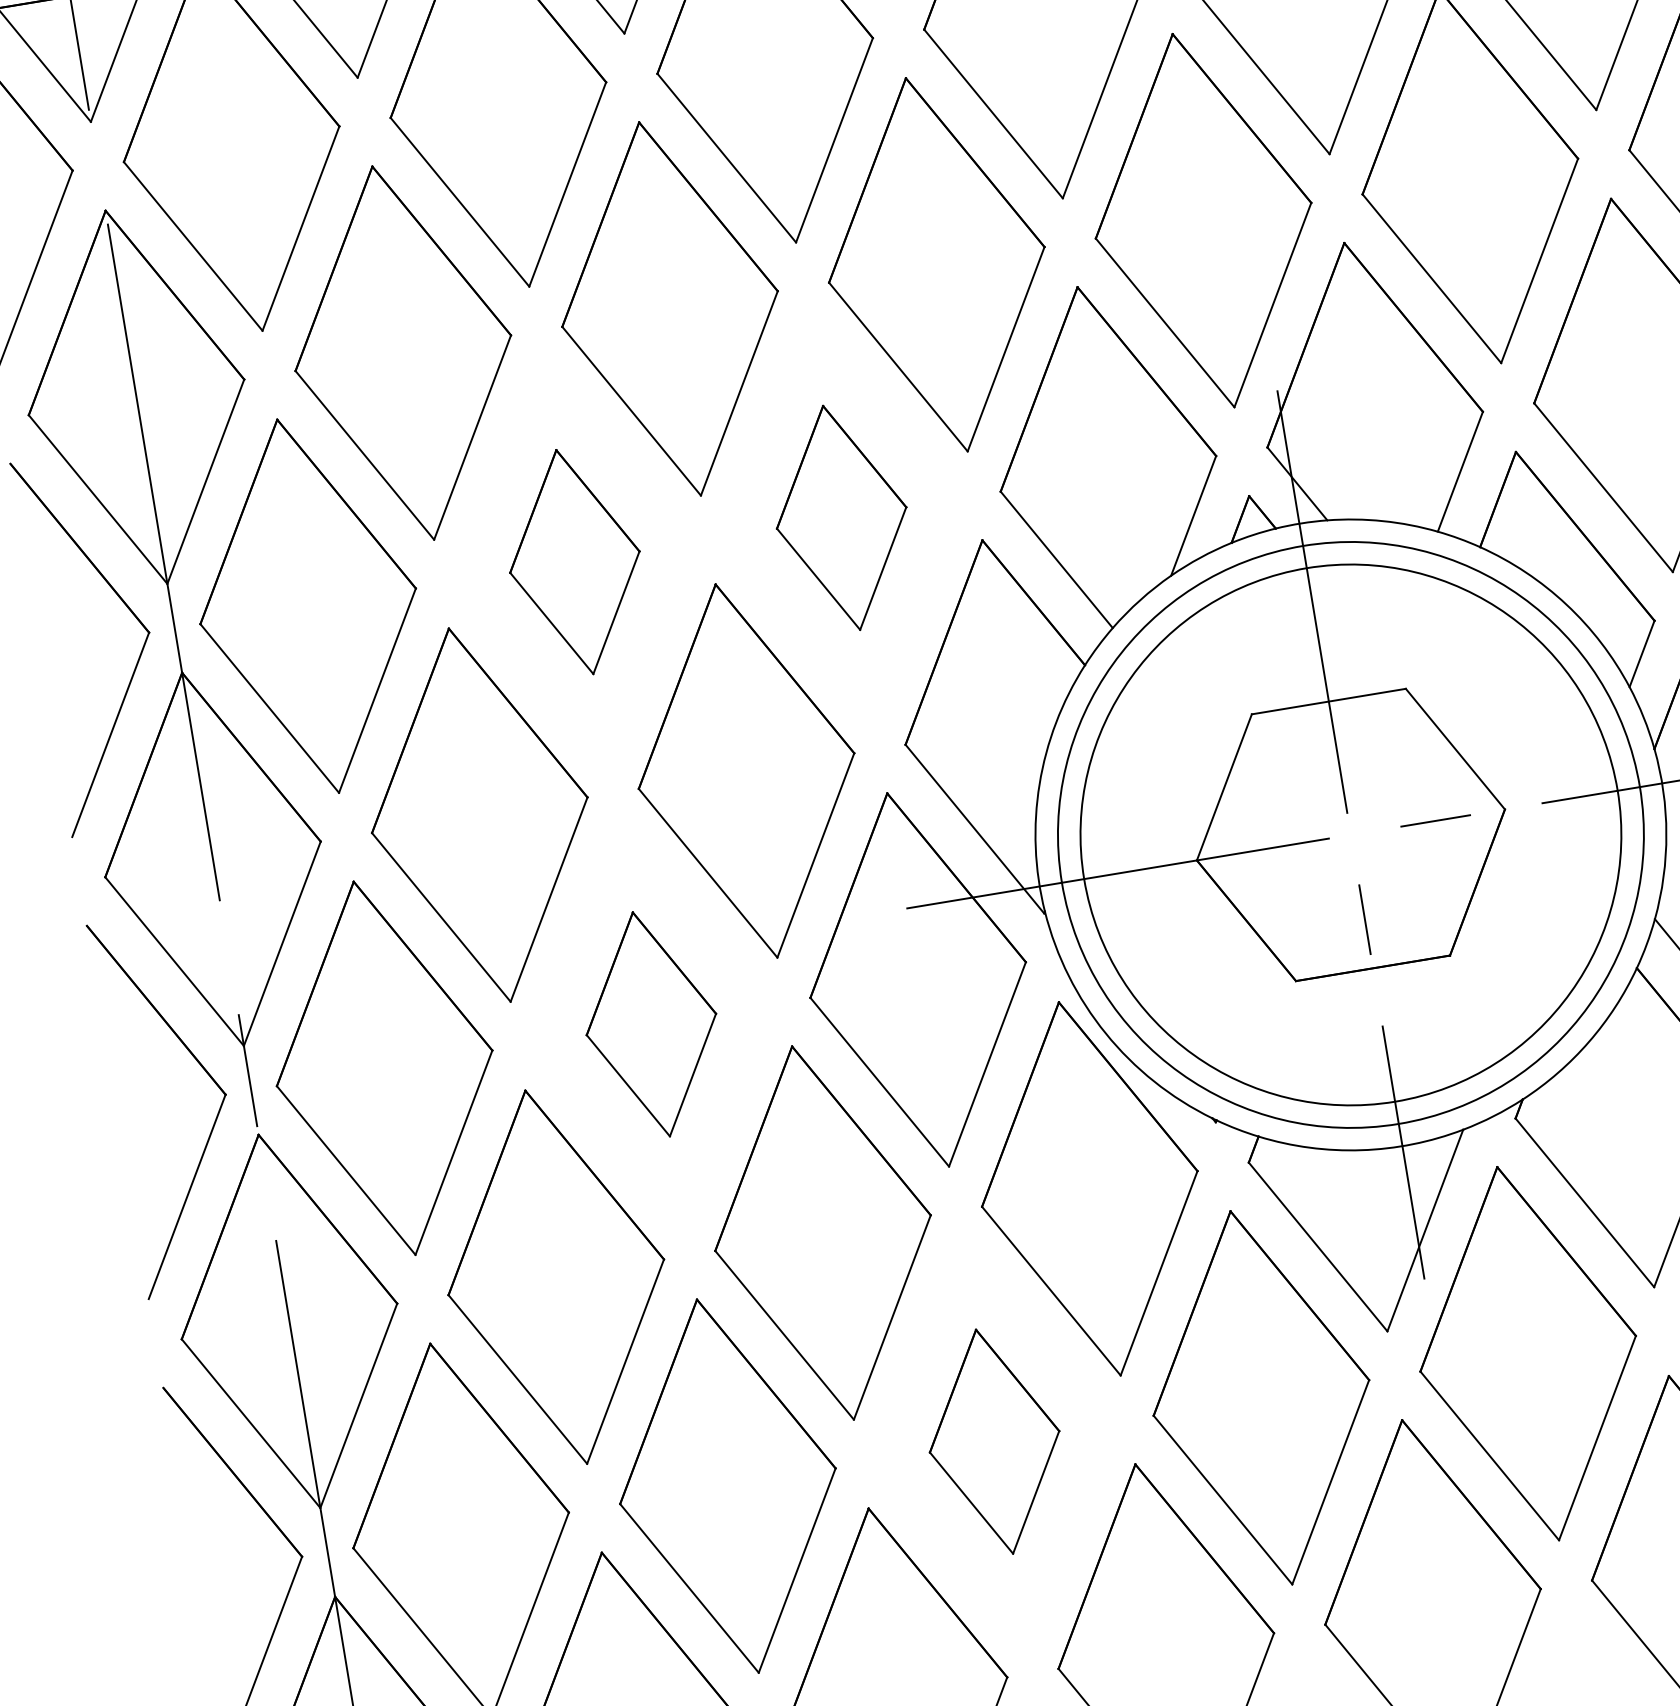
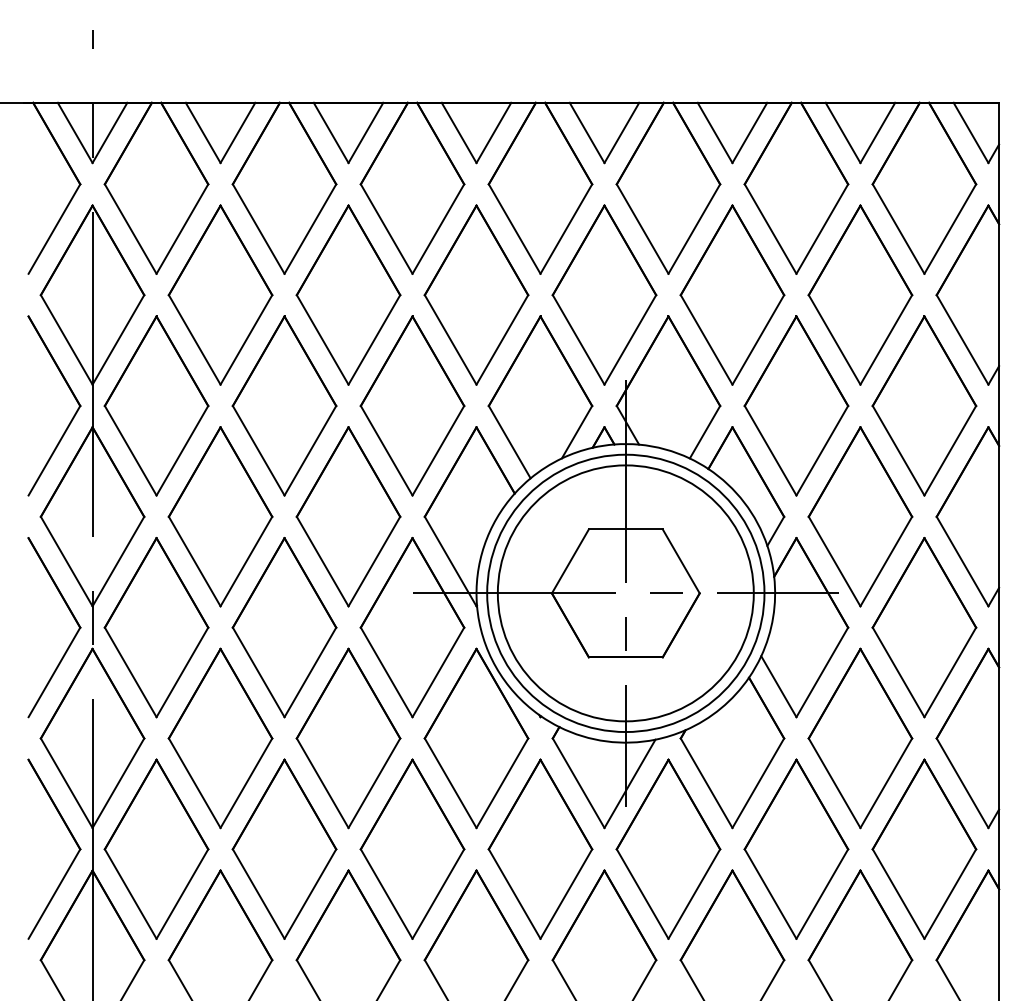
part: (841, 516) -> (412, 405), size x1.67
part: (574, 561) -> (284, 405), size x1.67
part: (651, 1023) -> (284, 627), size x1.67
part: (994, 1440) -> (412, 848), size x1.67

